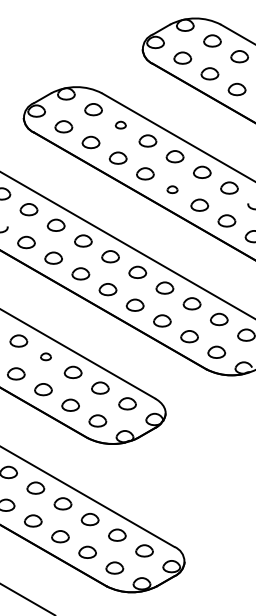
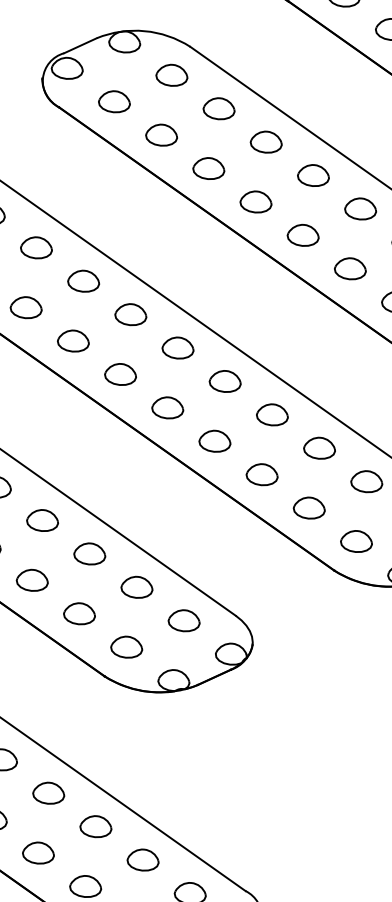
part: (120, 124) -> (218, 107), size x1.67
part: (172, 189) -> (303, 235), size x1.67
part: (45, 356) -> (41, 519), size x1.67

